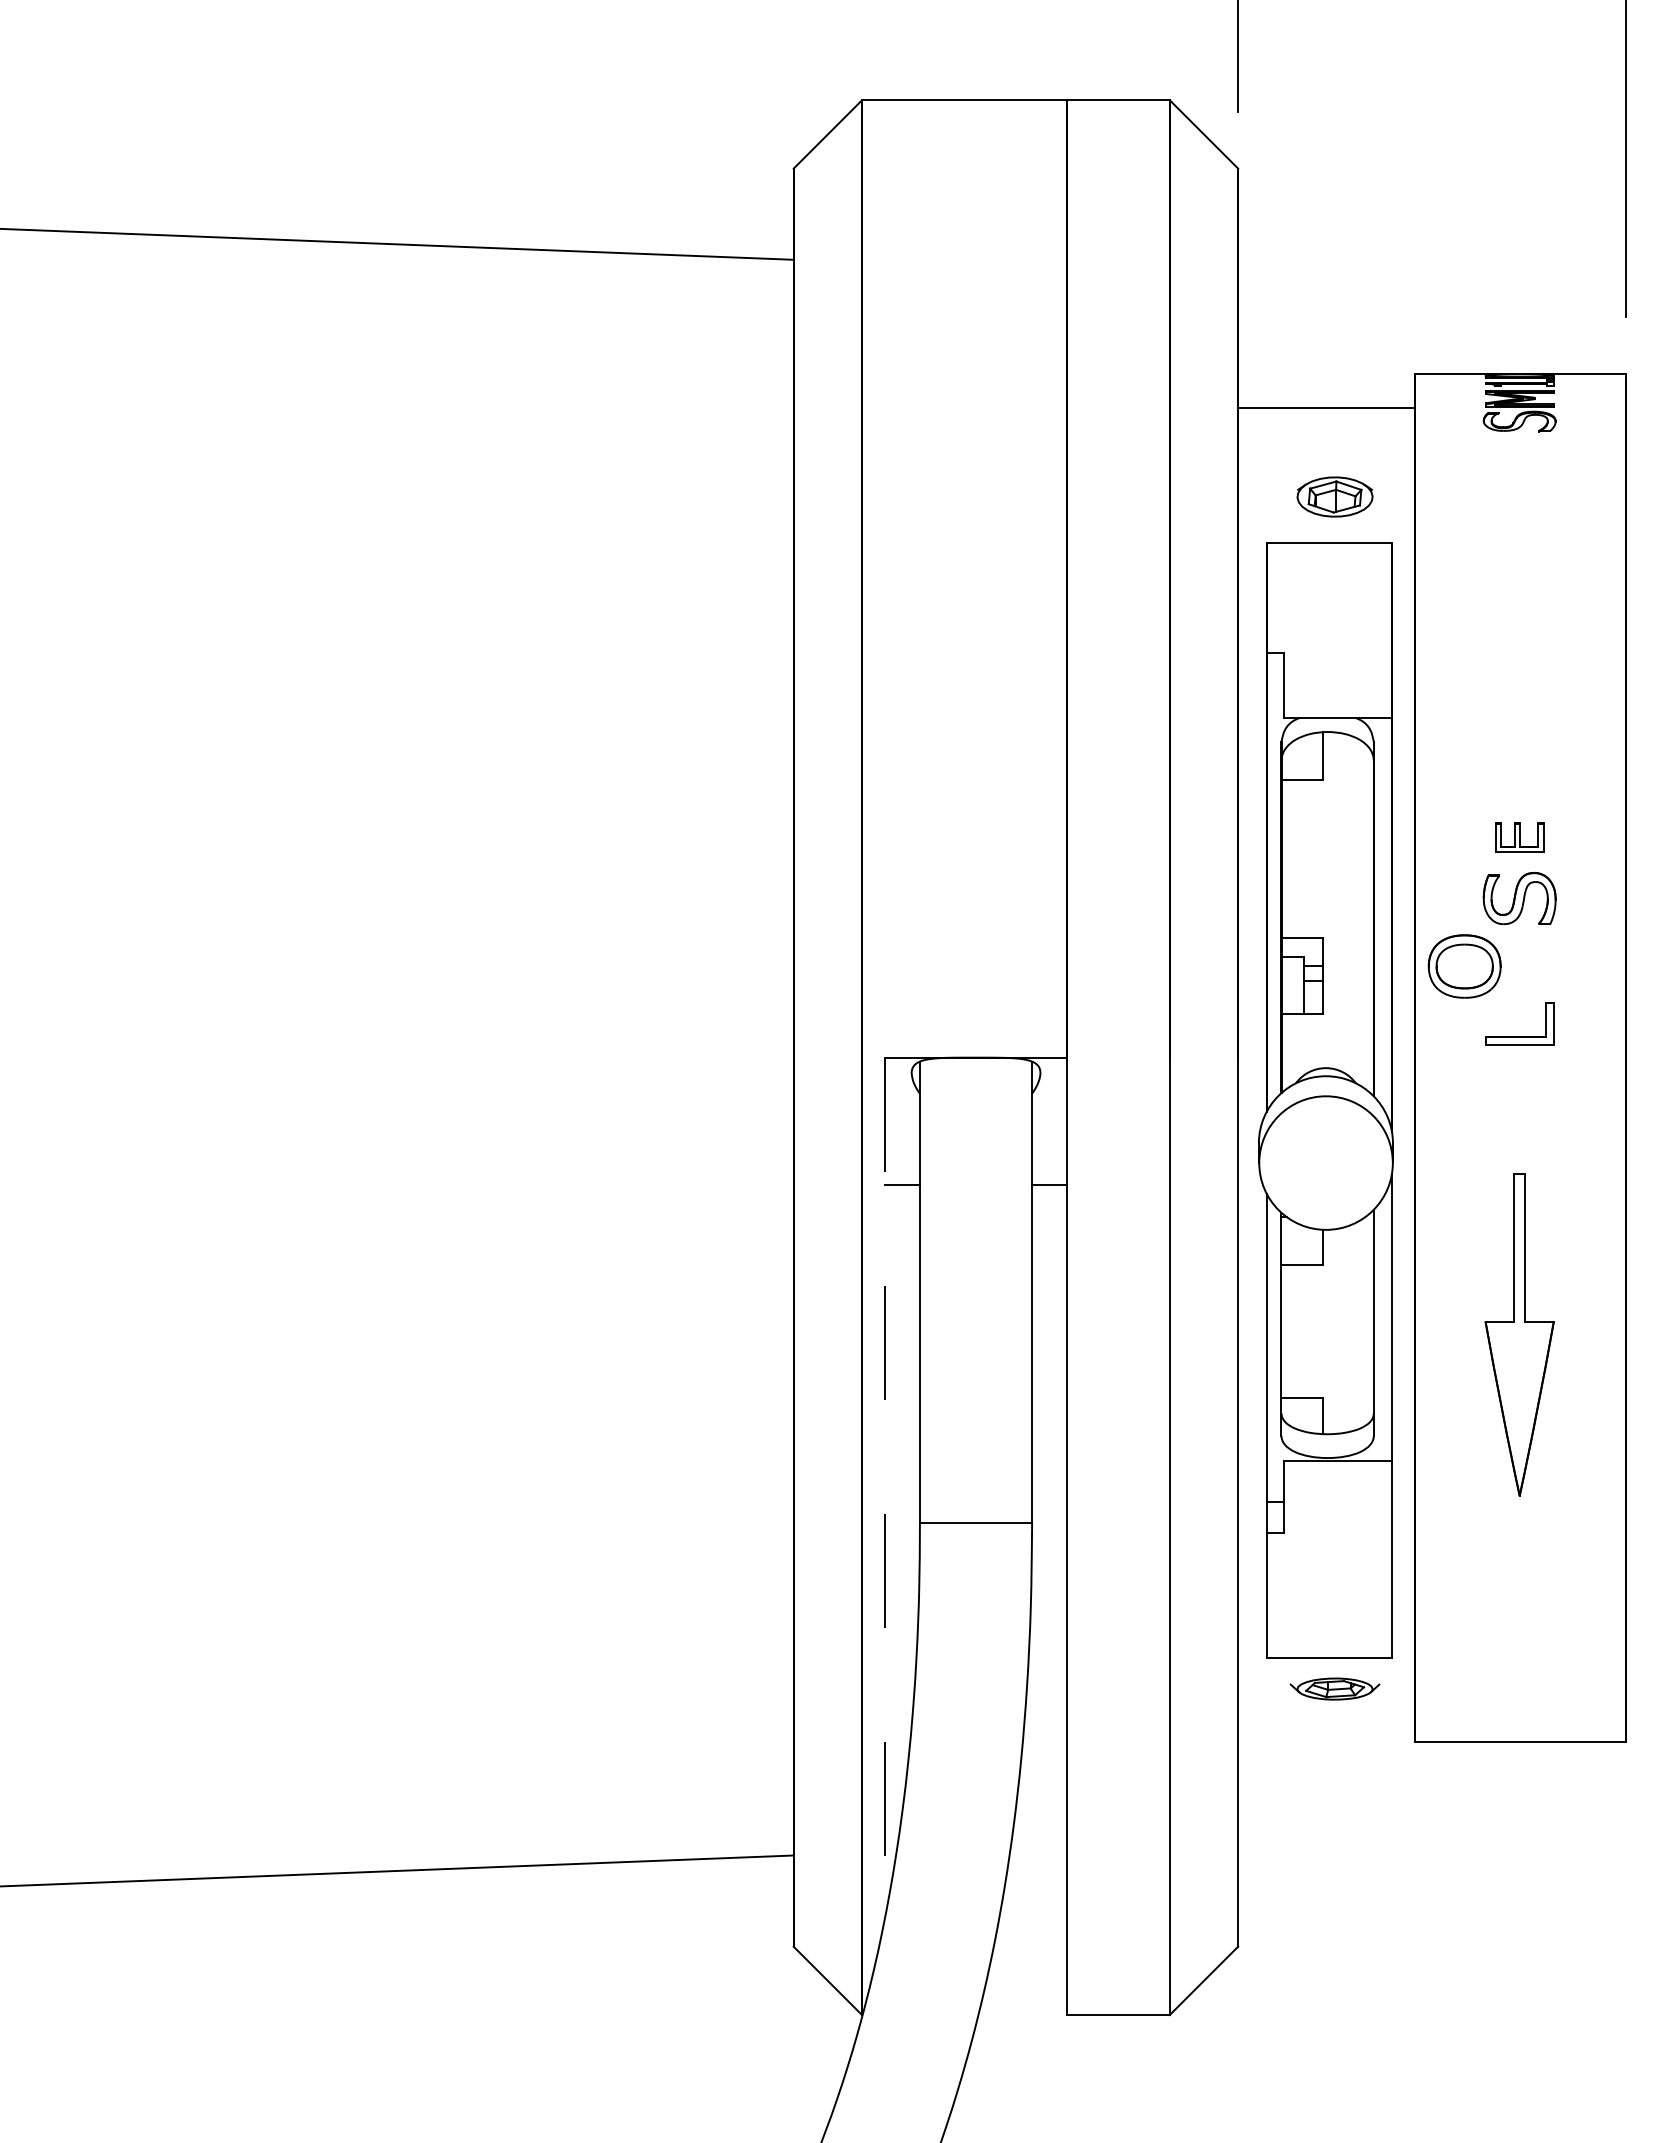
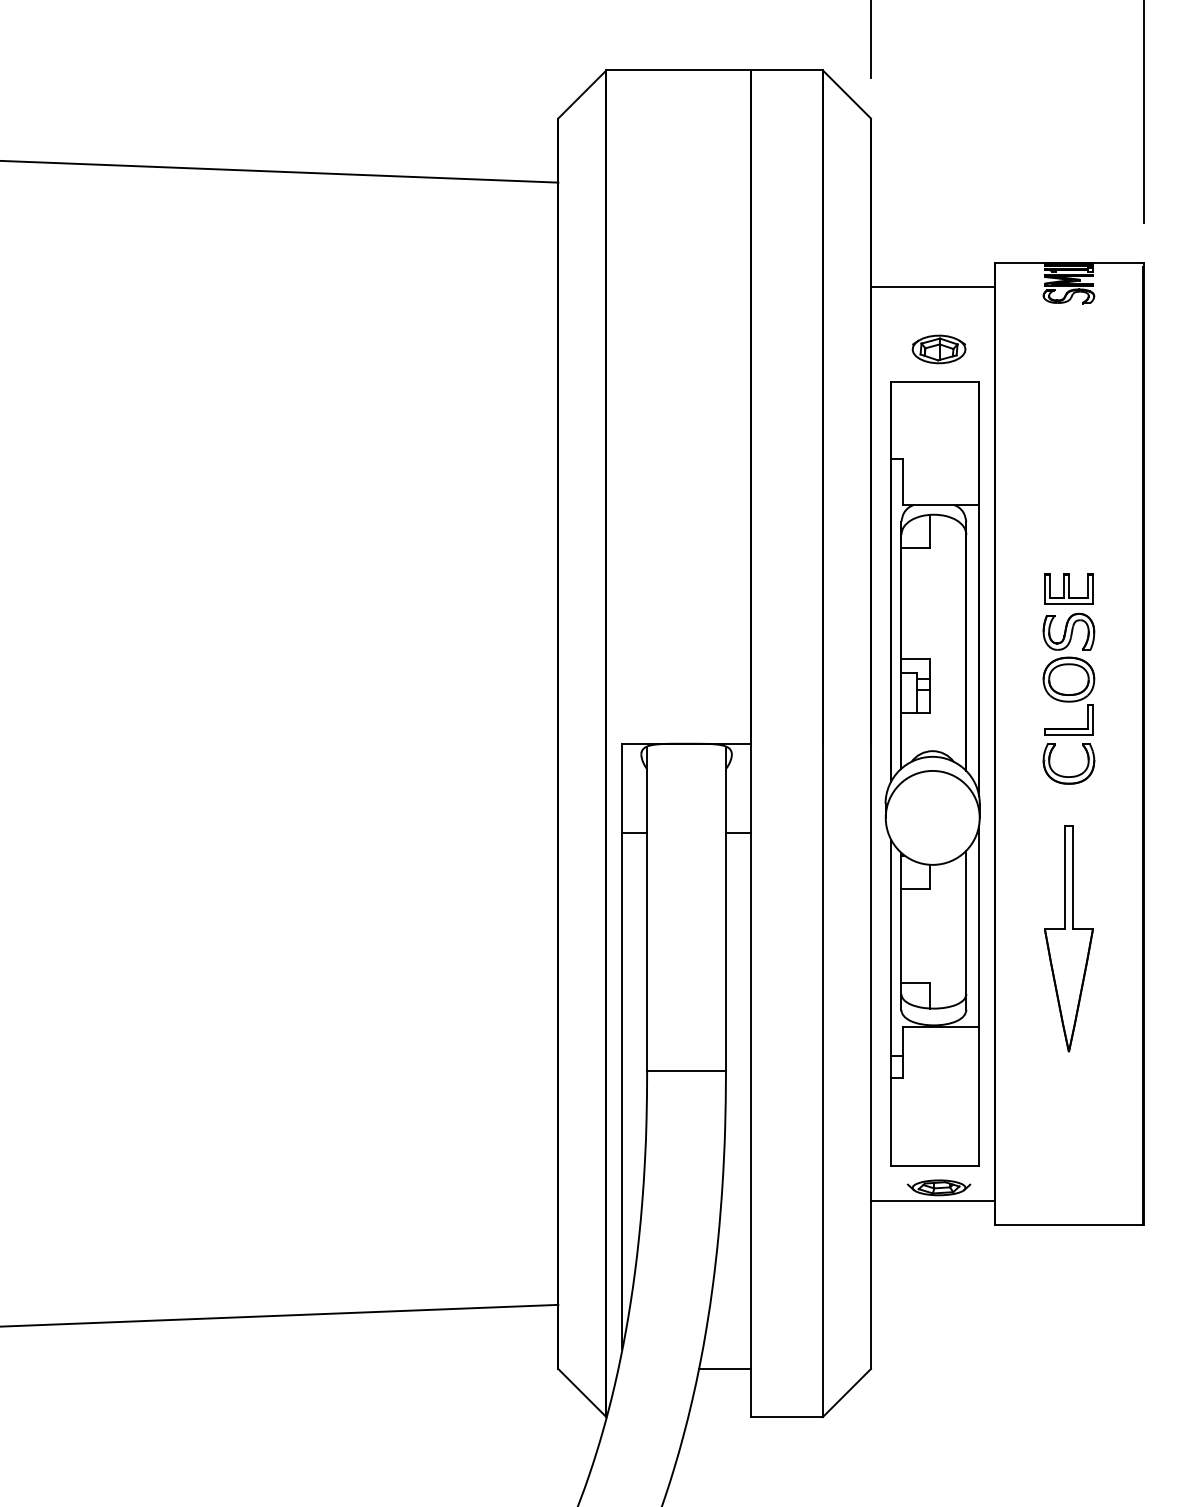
part: (1519, 837) -> (1068, 588), size x1.43
part: (1464, 966) -> (1068, 679), moved
part: (1514, 1103) -> (1065, 776), added
line: (884, 1488) -> (622, 1046), dashed -> solid
line: (1326, 1707) -> (933, 1200), added
line: (1030, 1946) -> (724, 1368), added

